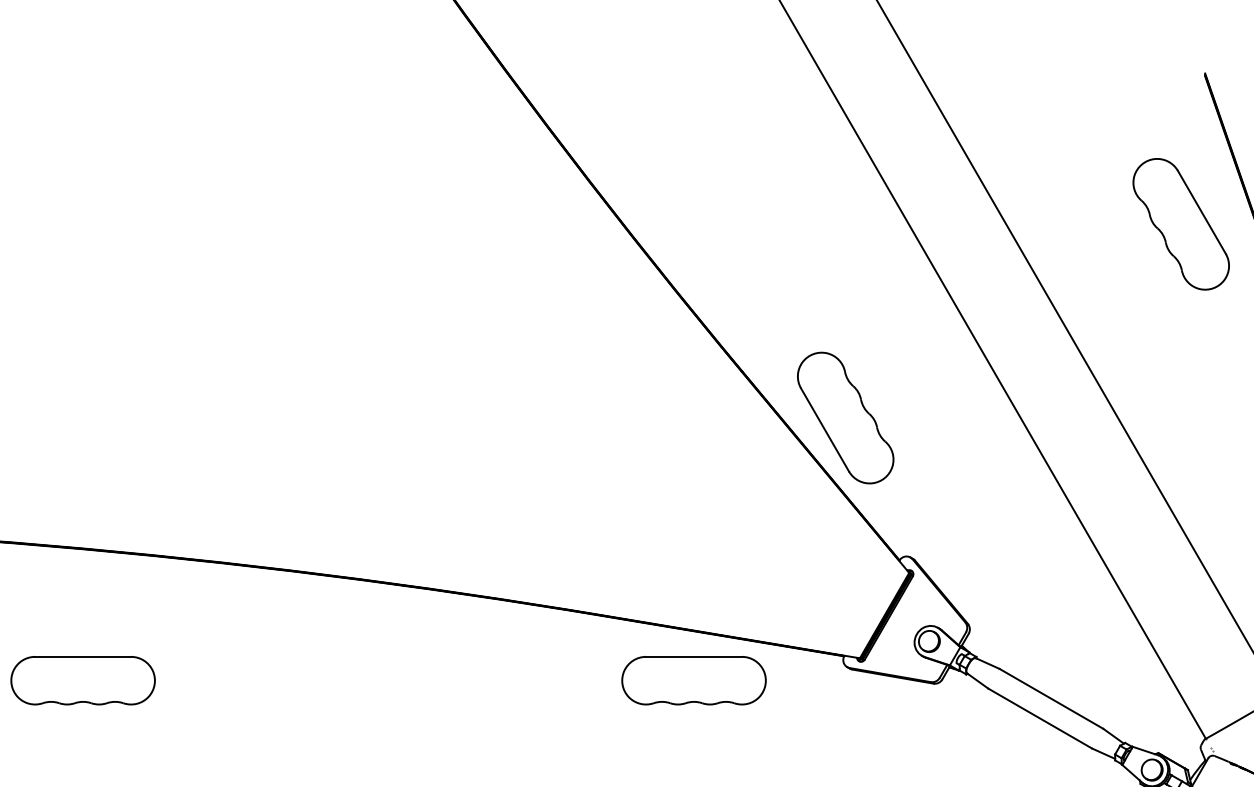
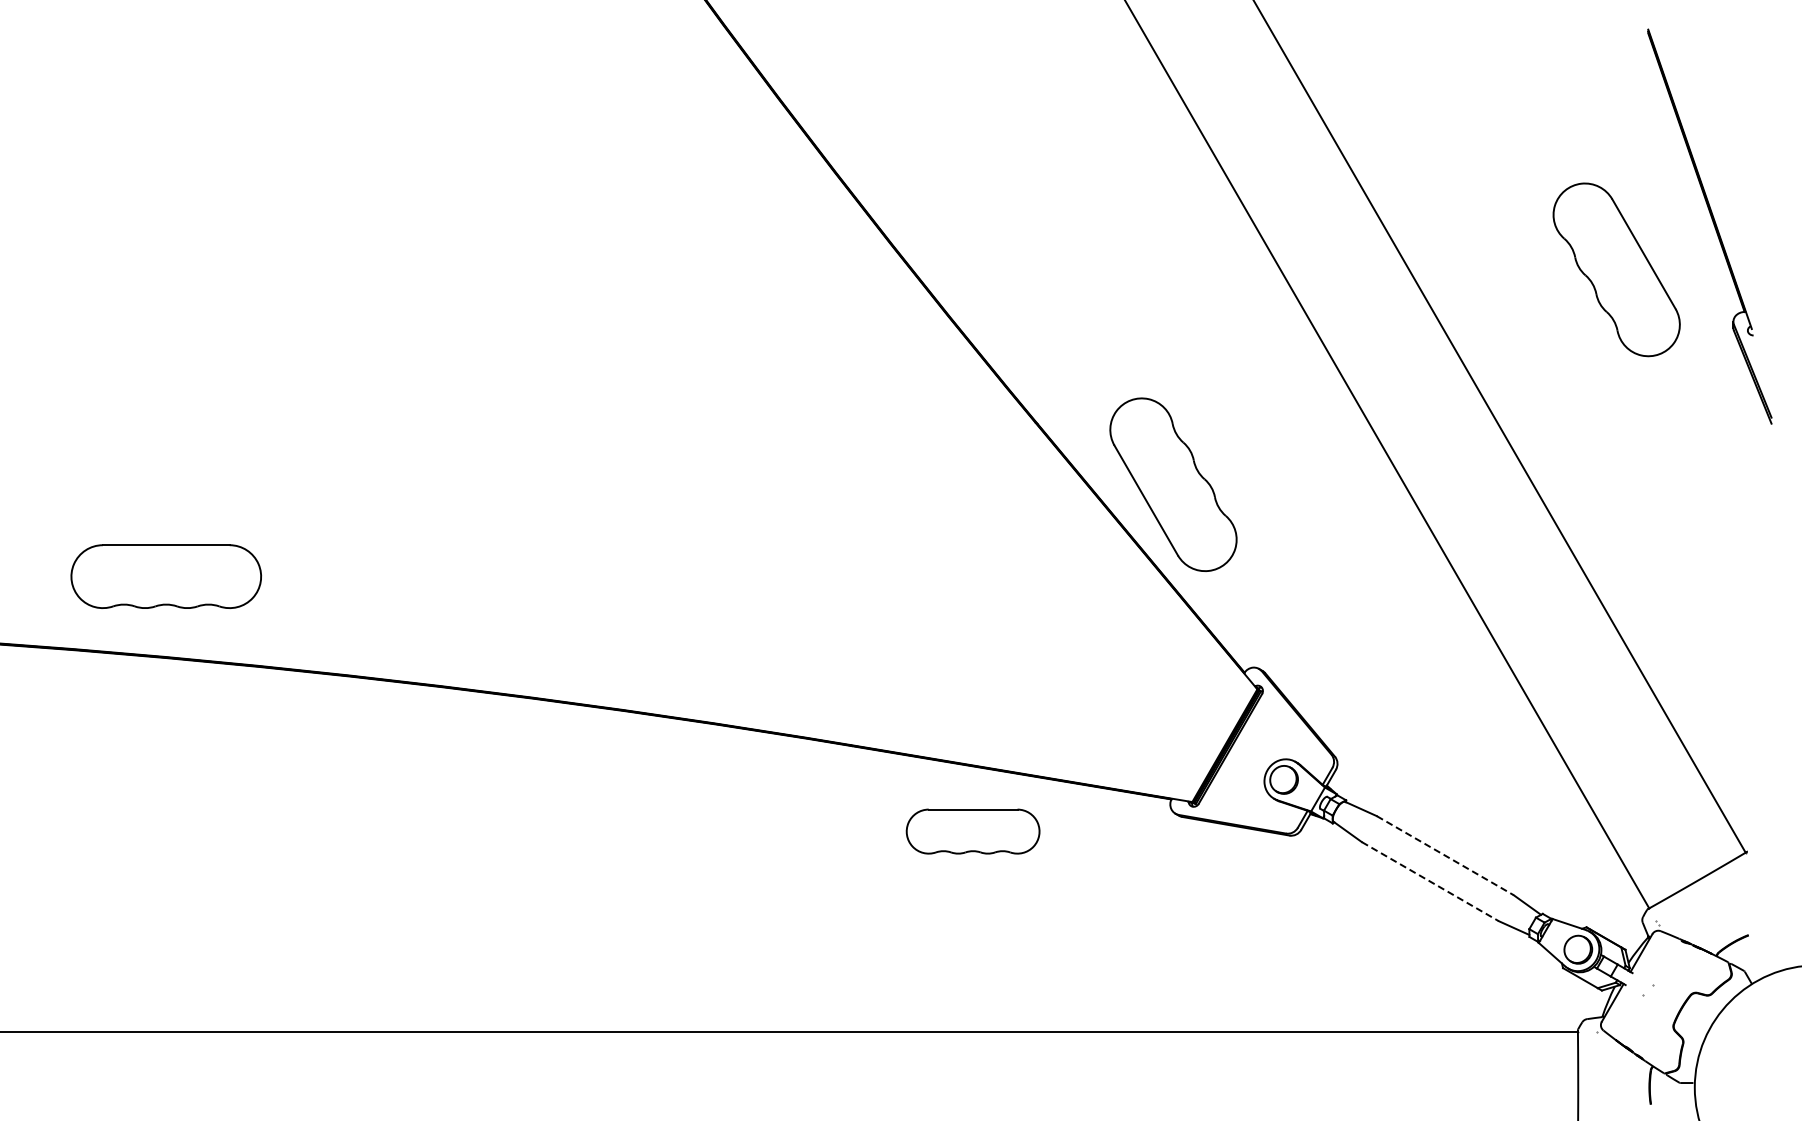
part: (1181, 224) -> (1616, 269), moved
part: (82, 680) -> (165, 576), moved
part: (693, 680) -> (972, 831), size x0.7
line: (1051, 698) -> (1445, 855), solid -> dashed
line: (1040, 718) -> (1430, 881), solid -> dashed

